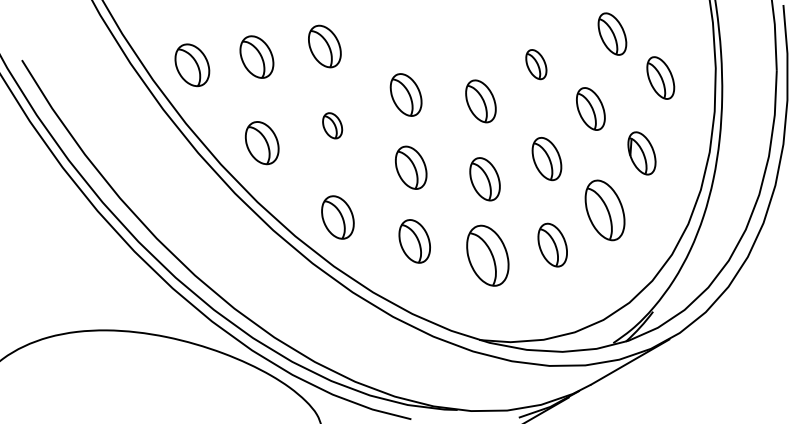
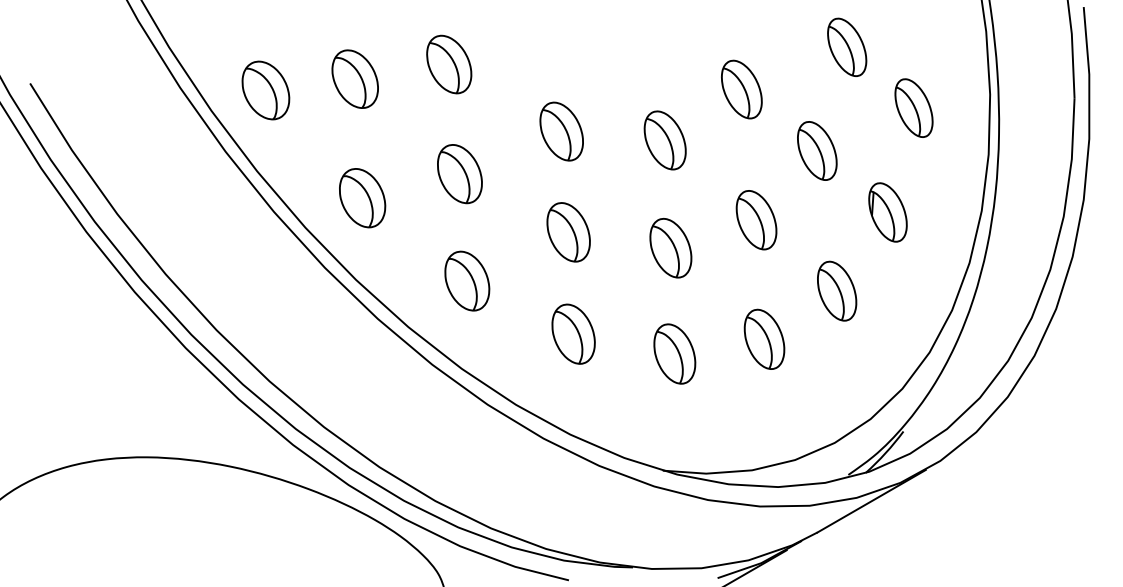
part: (536, 64) -> (741, 89), size x1.43
part: (332, 125) -> (459, 174), size x1.67
part: (605, 209) -> (837, 290), size x0.71
part: (338, 217) -> (467, 280), moved
part: (487, 255) -> (674, 353), size x0.71

